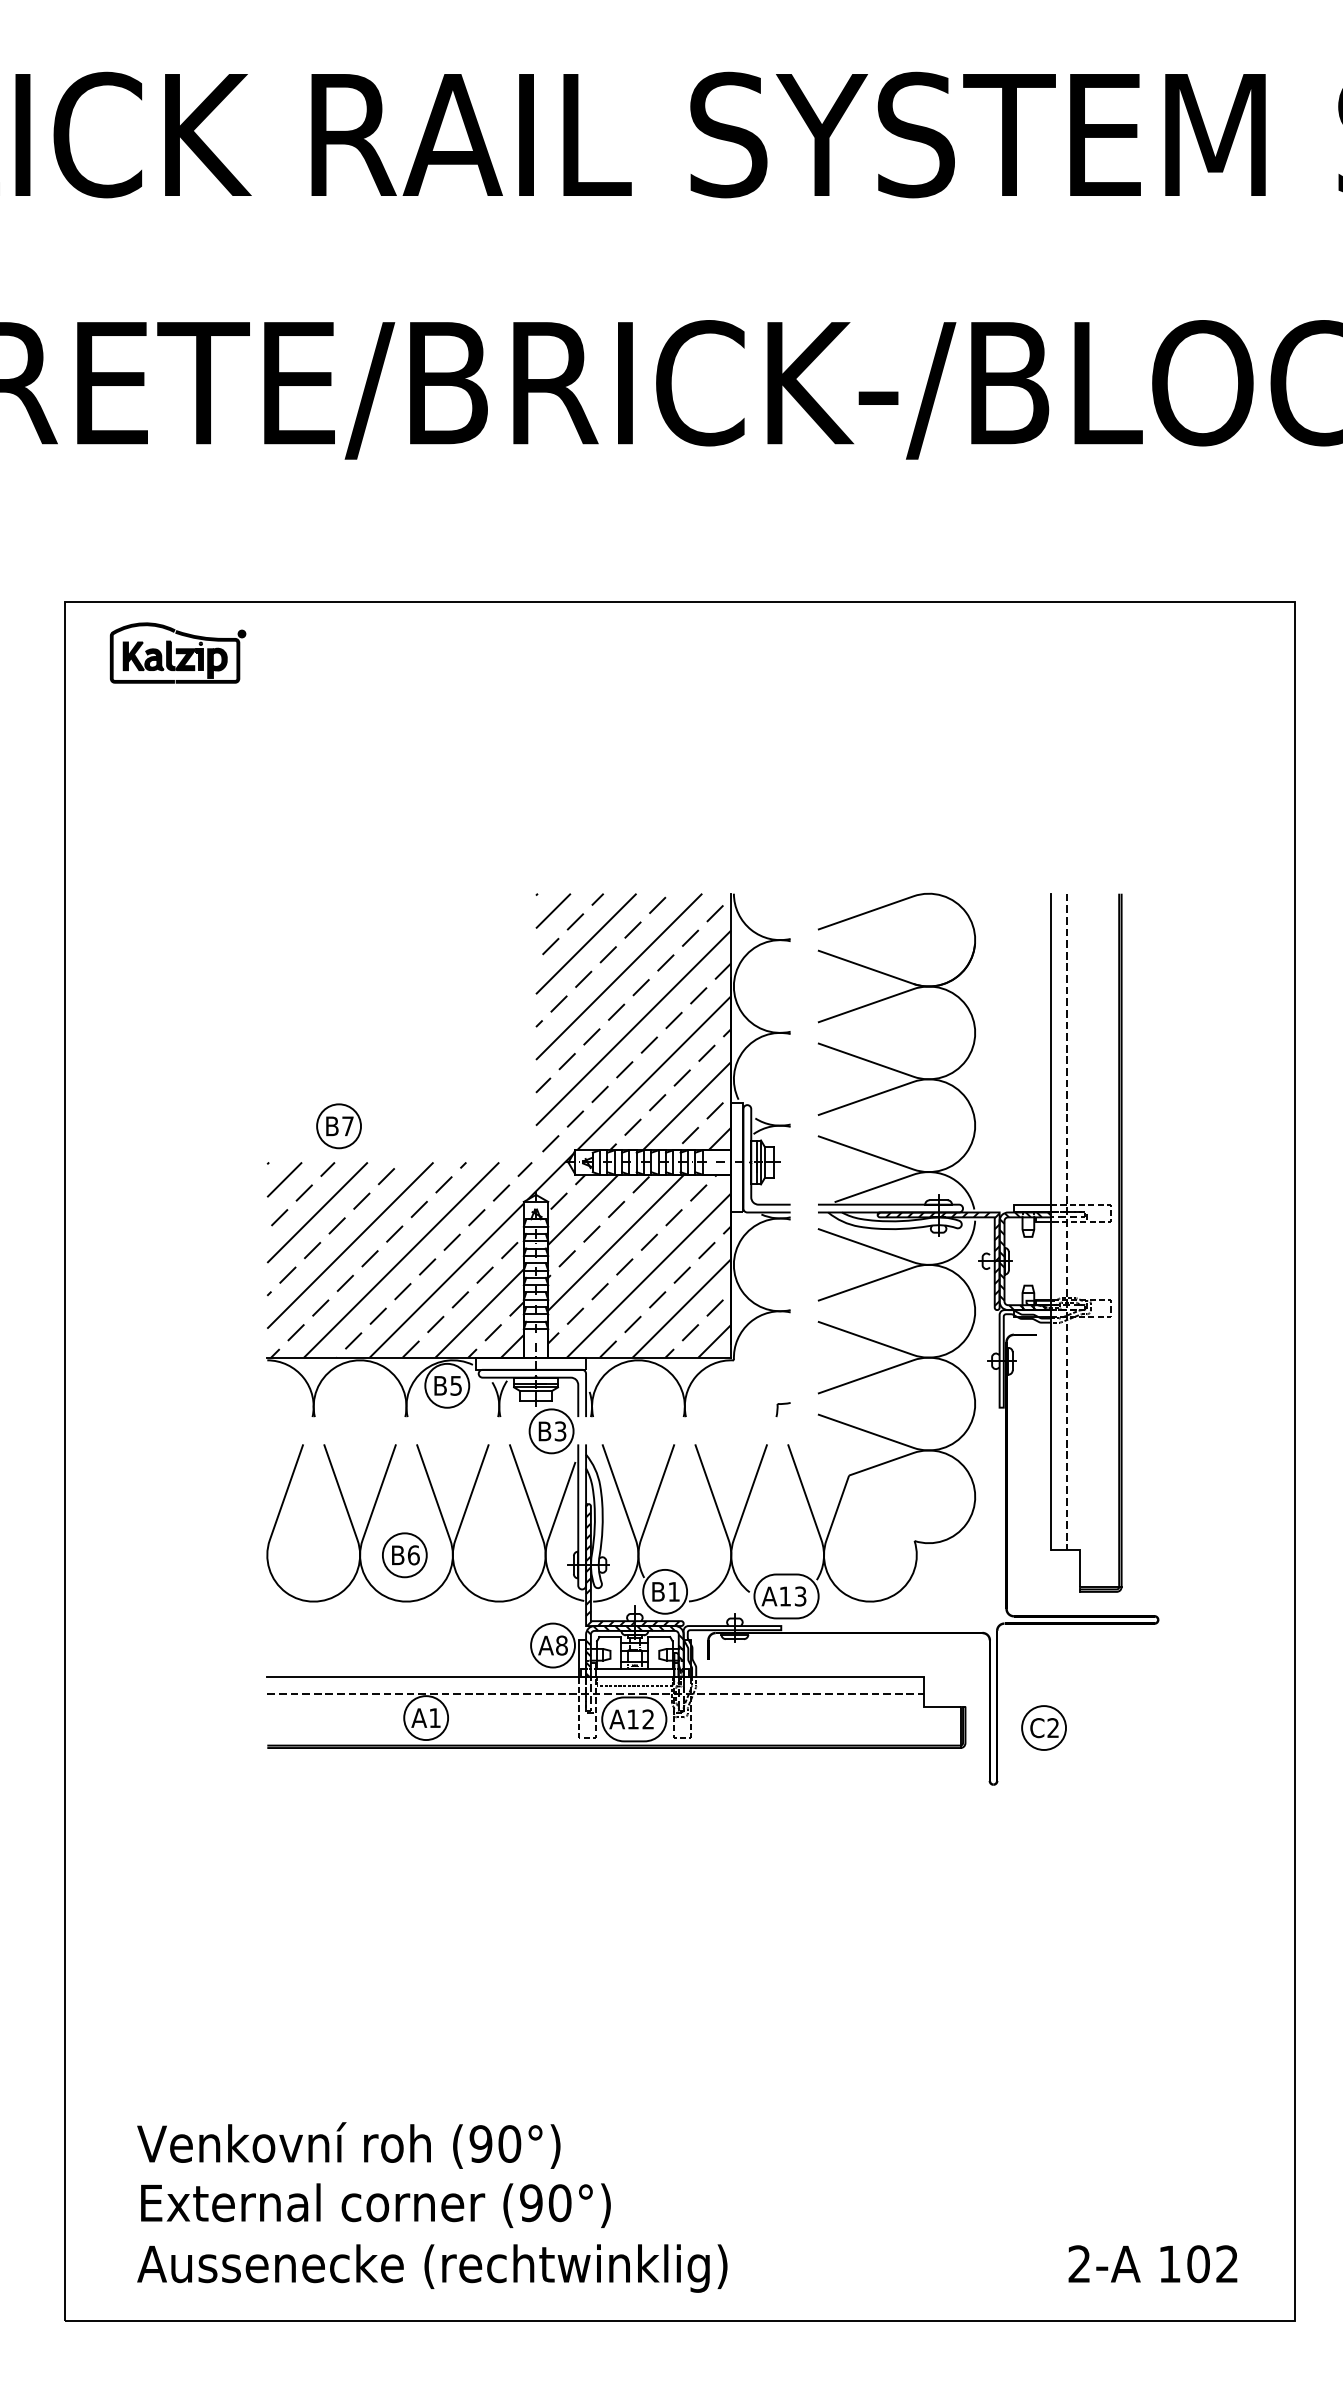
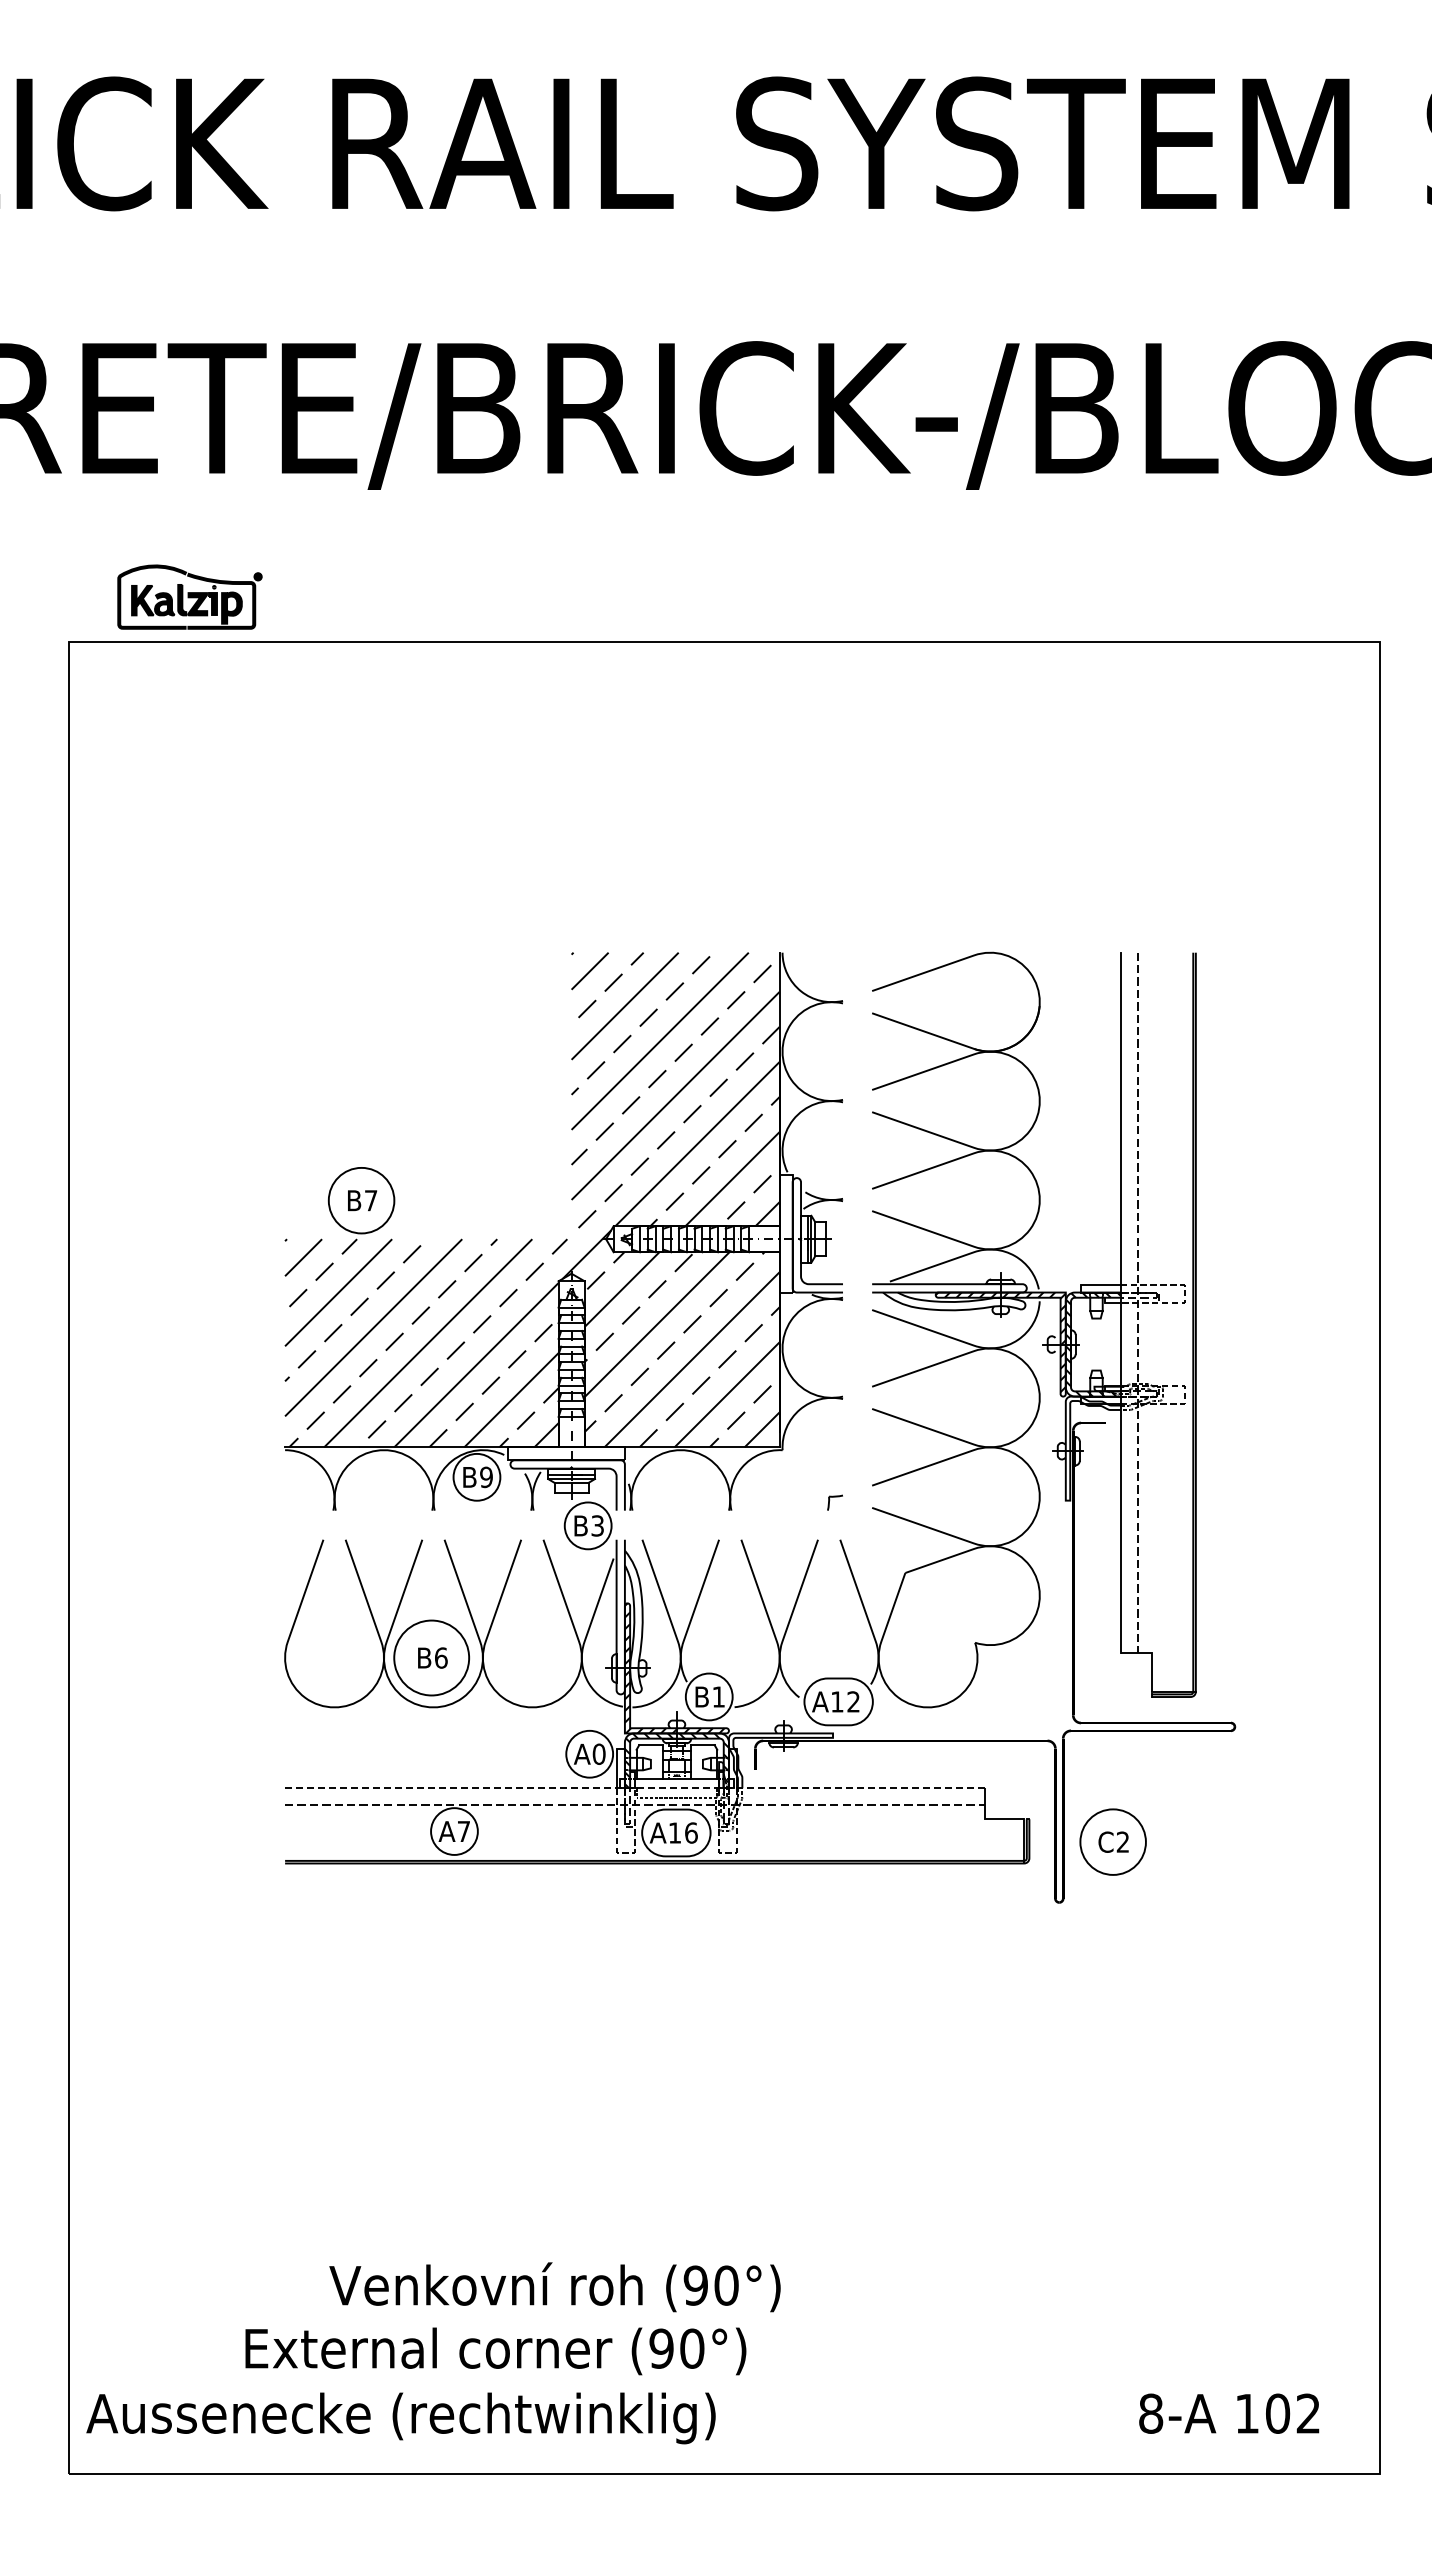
part: (177, 652) -> (189, 596), moved
circle: (338, 1126) -> (361, 1200), size x1.4
text: (456, 1385) -> (486, 1476), B5 -> B9
circle: (404, 1554) -> (431, 1657), size x1.6
text: (800, 1596) -> (853, 1701), A13 -> A12
text: (561, 1645) -> (598, 1754), A8 -> A0
line: (595, 1677) -> (634, 1788), solid -> dashed
text: (434, 1718) -> (463, 1831), A1 -> A7
text: (648, 1718) -> (691, 1832), A12 -> A16
circle: (1043, 1727) -> (1112, 1841), size x1.4
text: (348, 2145) -> (554, 2287), moved
text: (375, 2205) -> (495, 2351), moved
text: (1079, 2263) -> (1151, 2413), 2-A -> 8-A
text: (431, 2268) -> (400, 2418), moved

